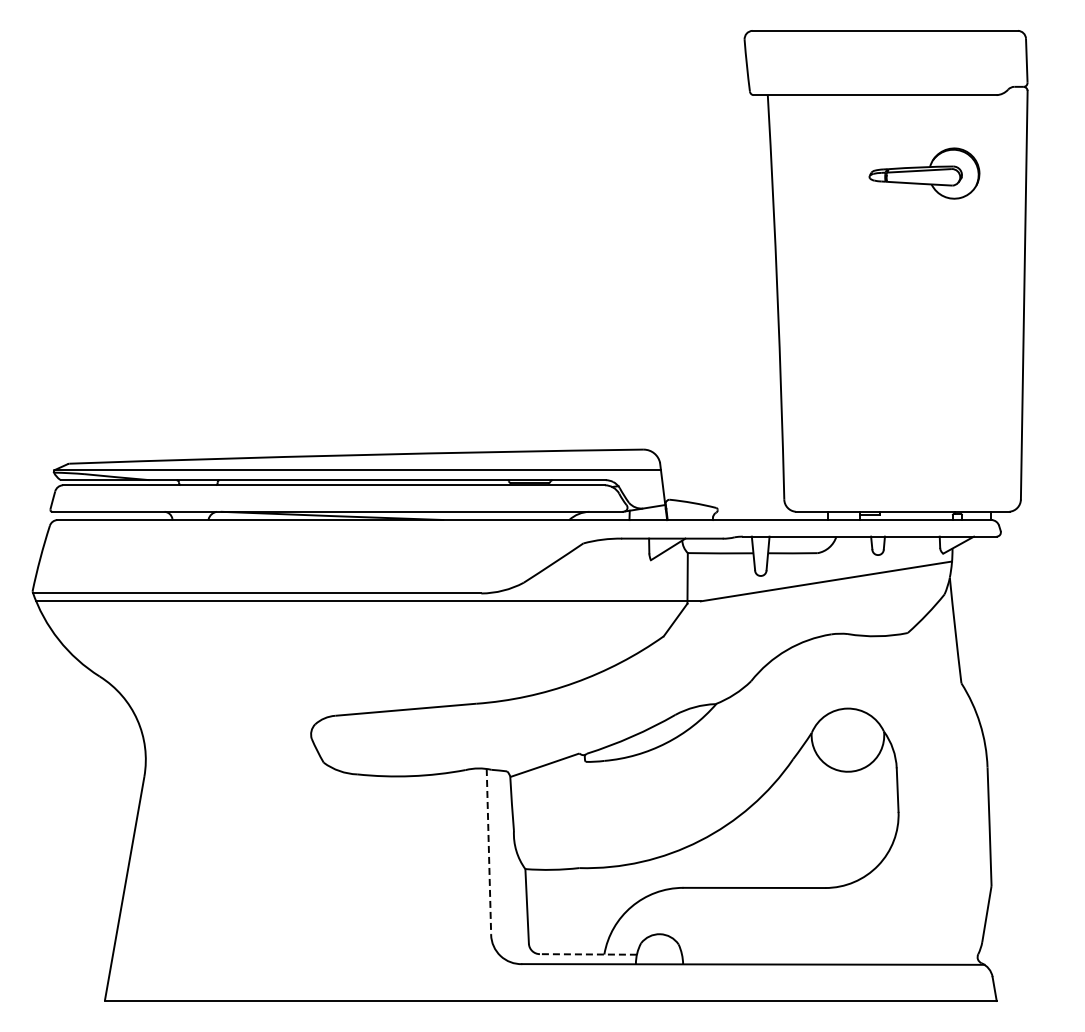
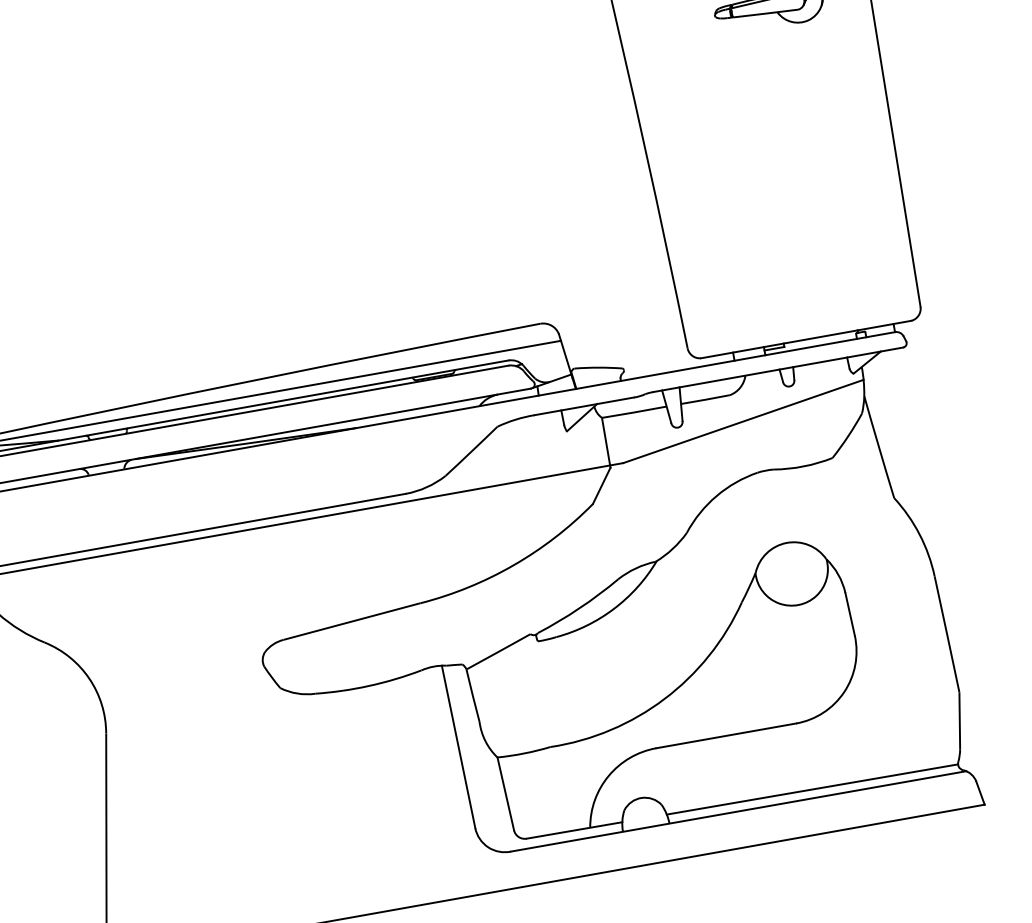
line: (488, 851) -> (458, 746), dashed -> solid
line: (587, 954) -> (573, 830), dashed -> solid
line: (829, 955) -> (812, 789), added

